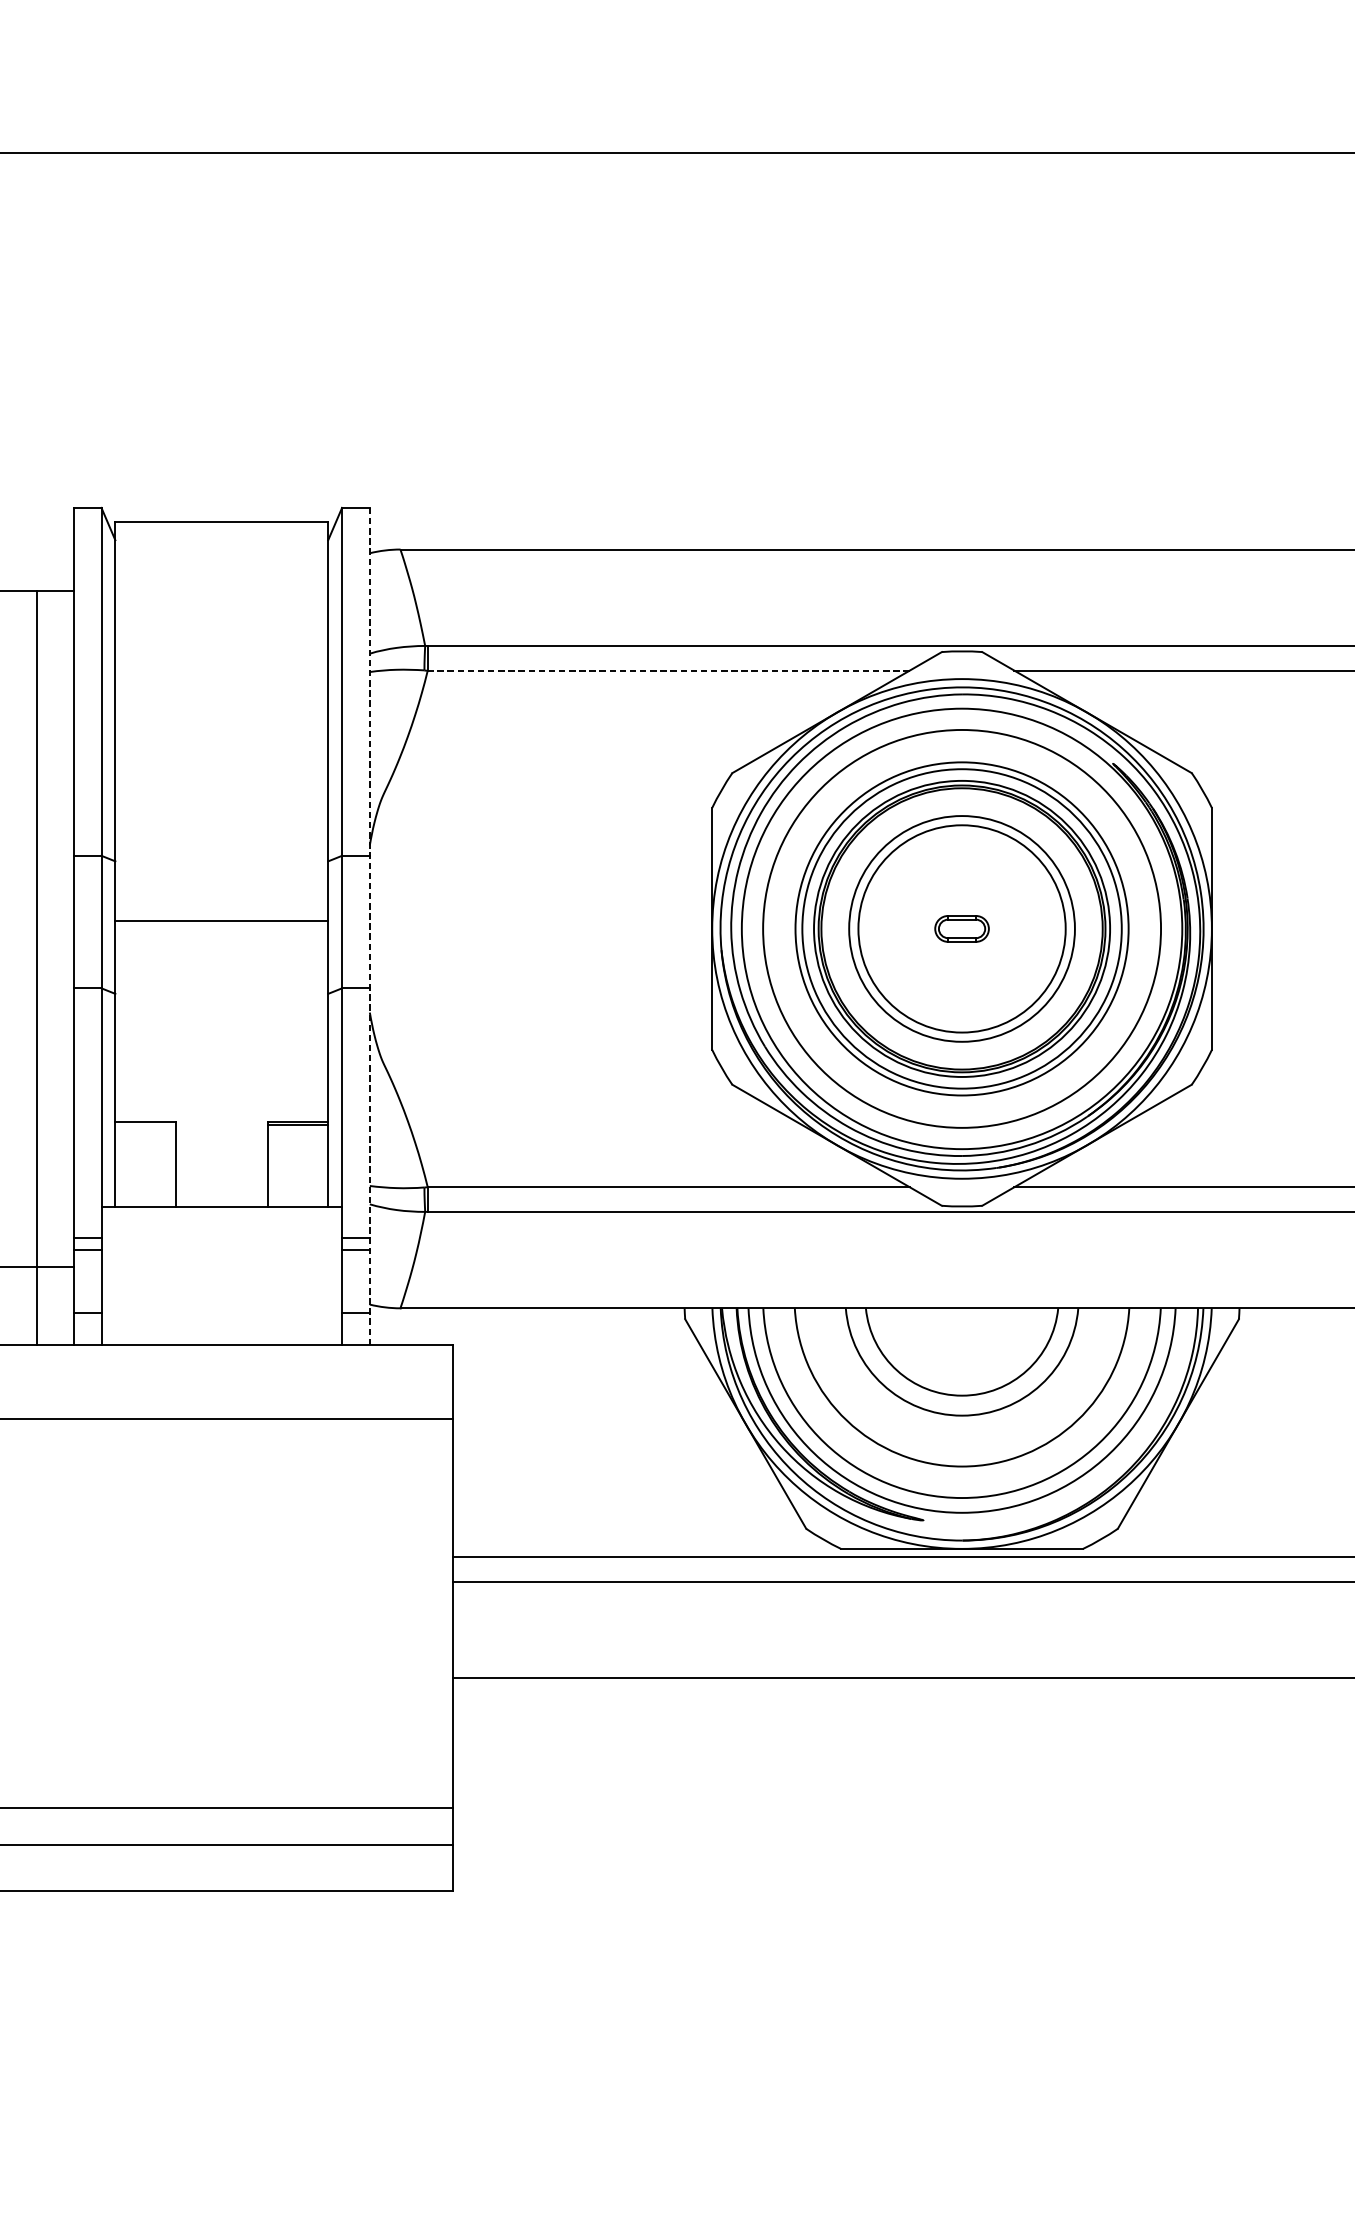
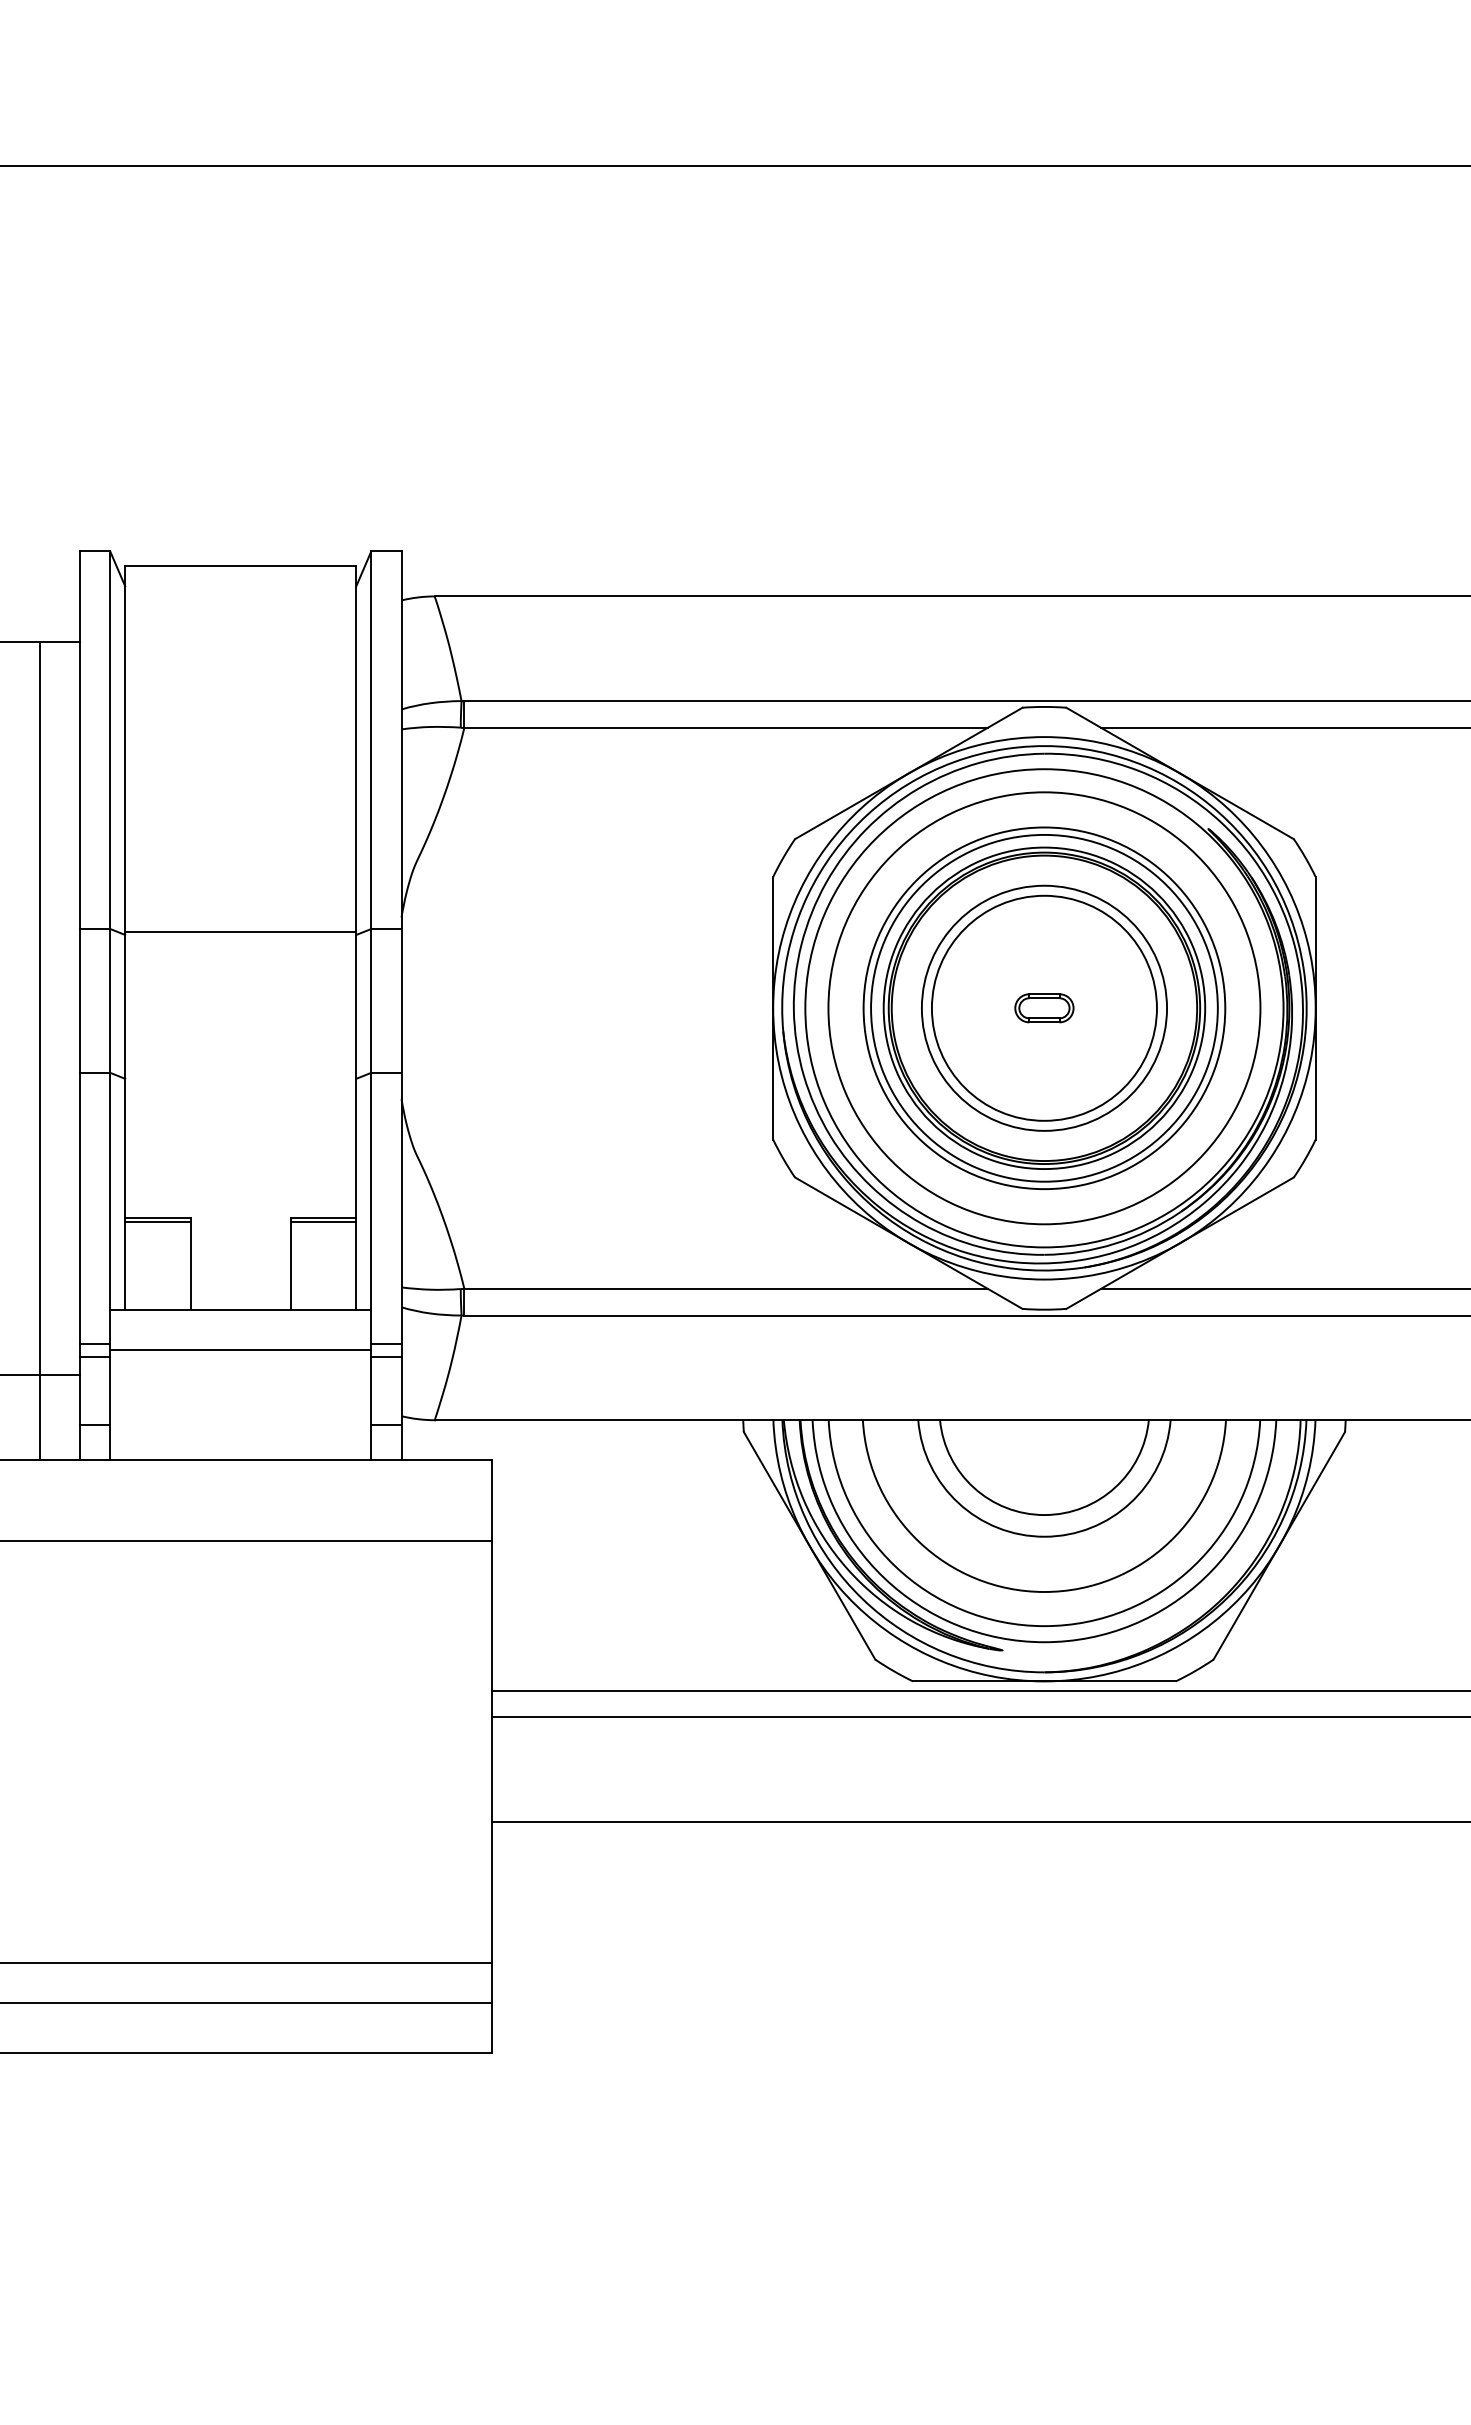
line: (669, 670) -> (726, 727), dashed -> solid
line: (221, 920) -> (240, 931), moved
line: (369, 926) -> (401, 1005), dashed -> solid
line: (145, 1125) -> (157, 1221), added
line: (221, 1243) -> (240, 1349), added

